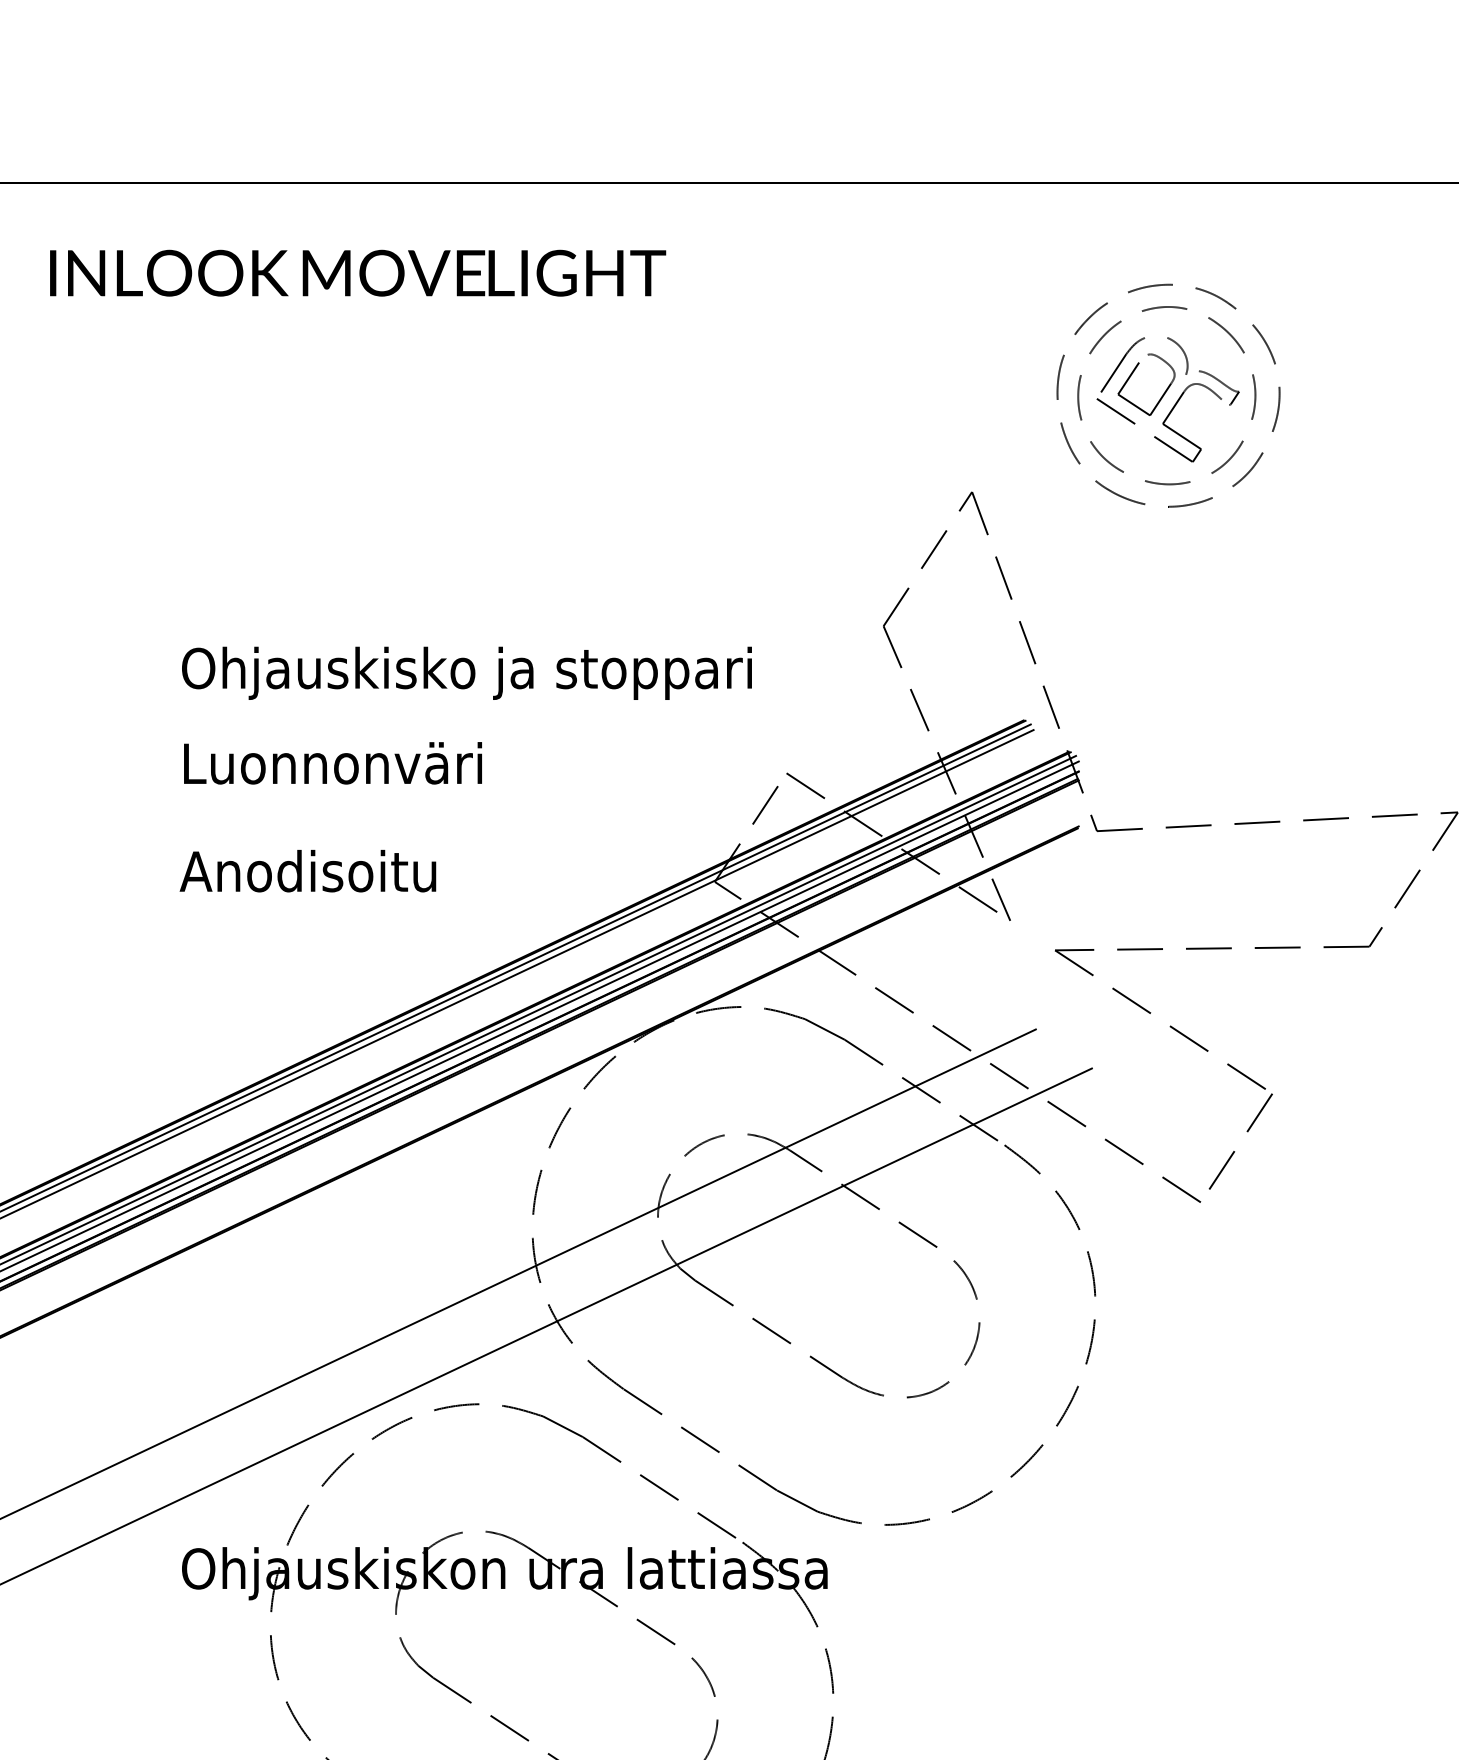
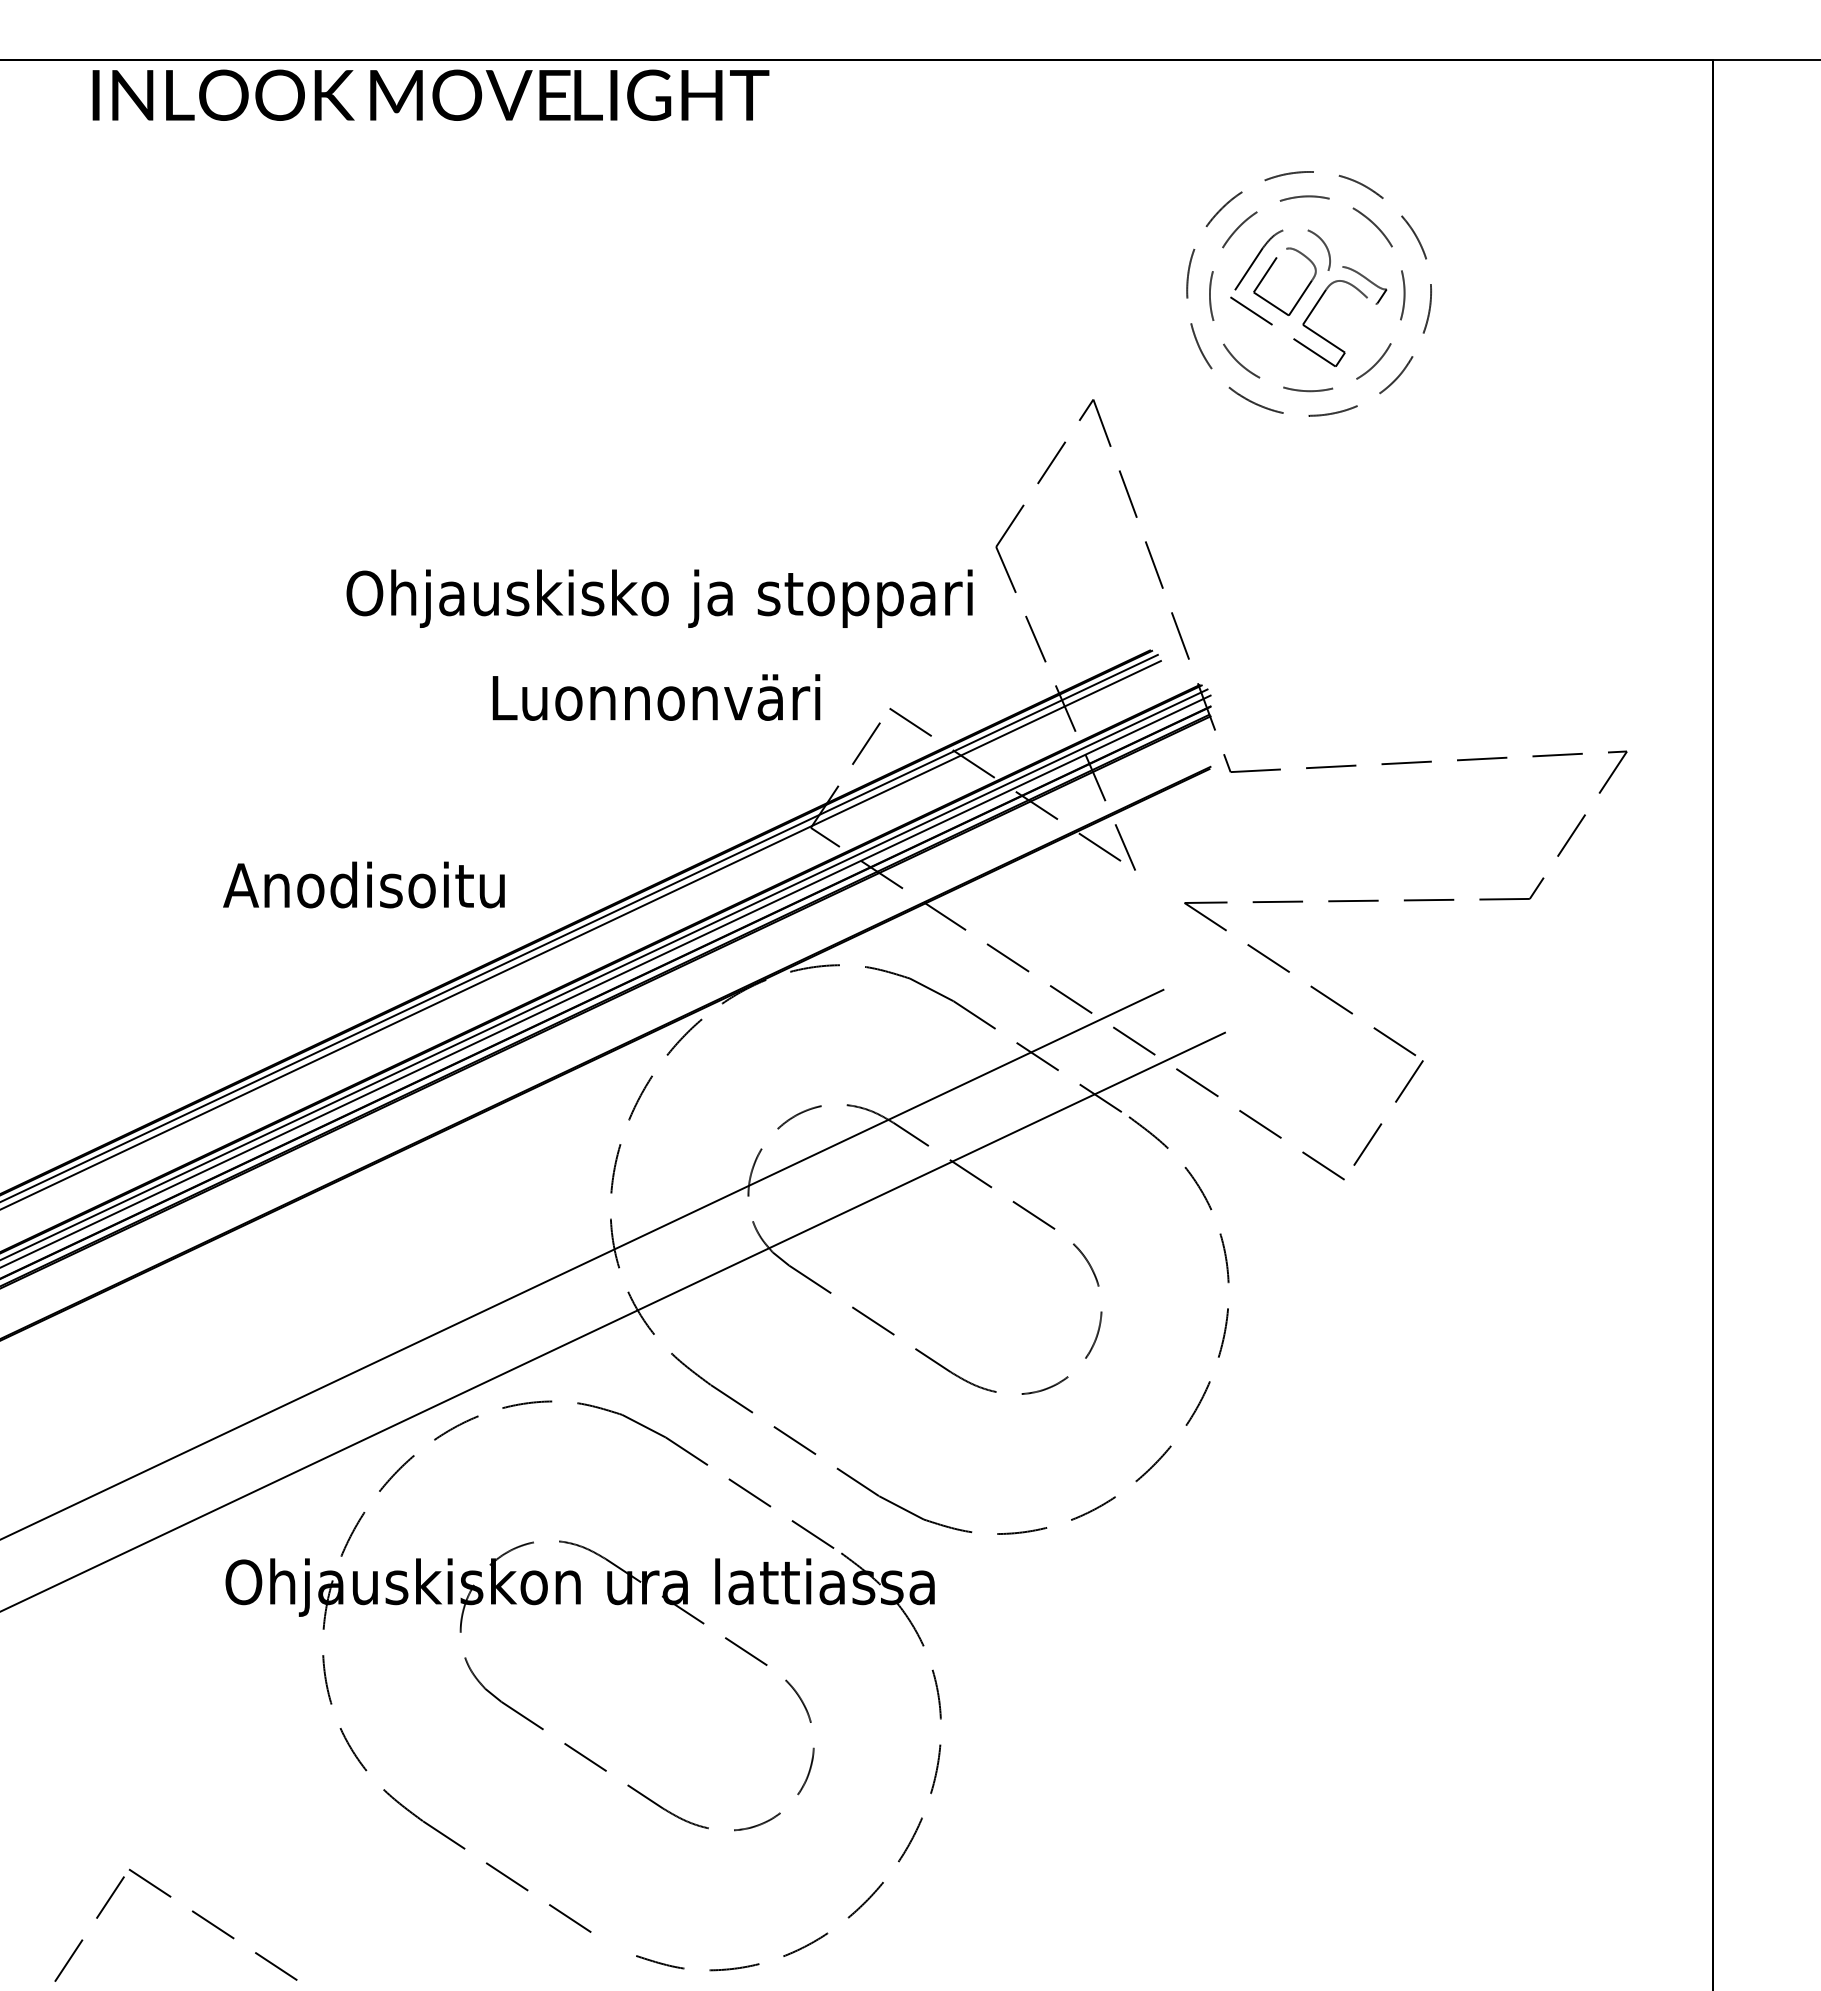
text: (357, 272) -> (430, 94), moved
text: (466, 673) -> (659, 598), moved
text: (333, 763) -> (656, 697), moved
text: (307, 870) -> (363, 884), moved

